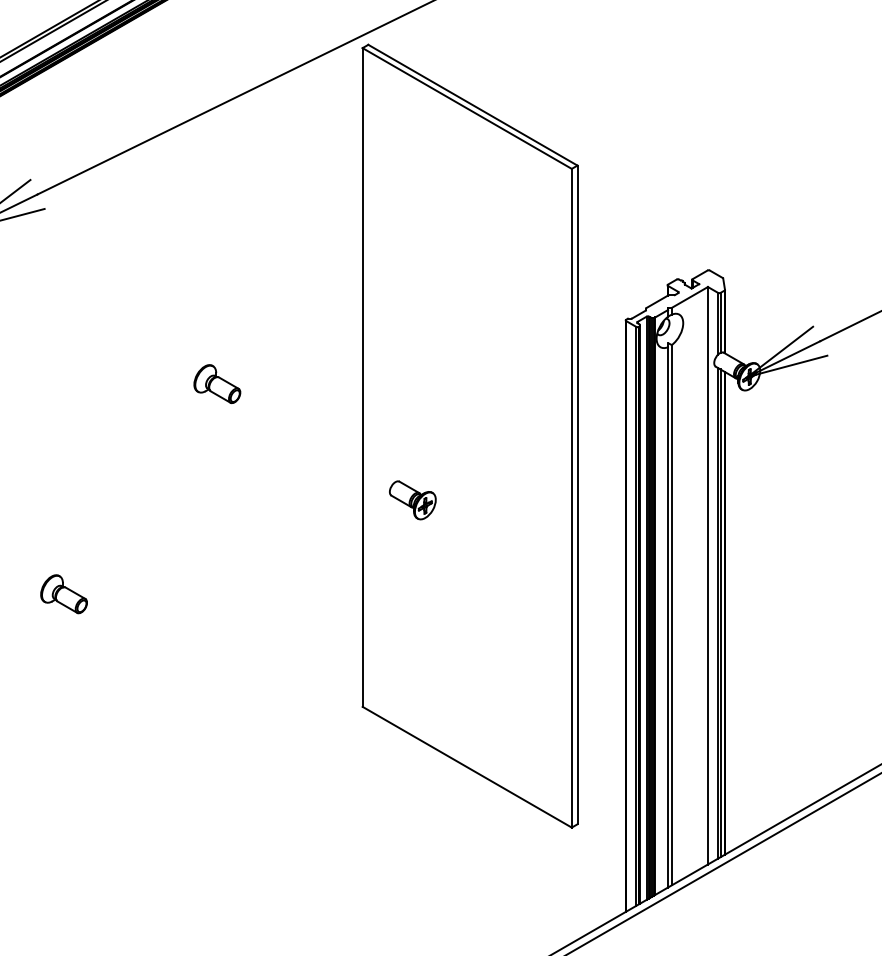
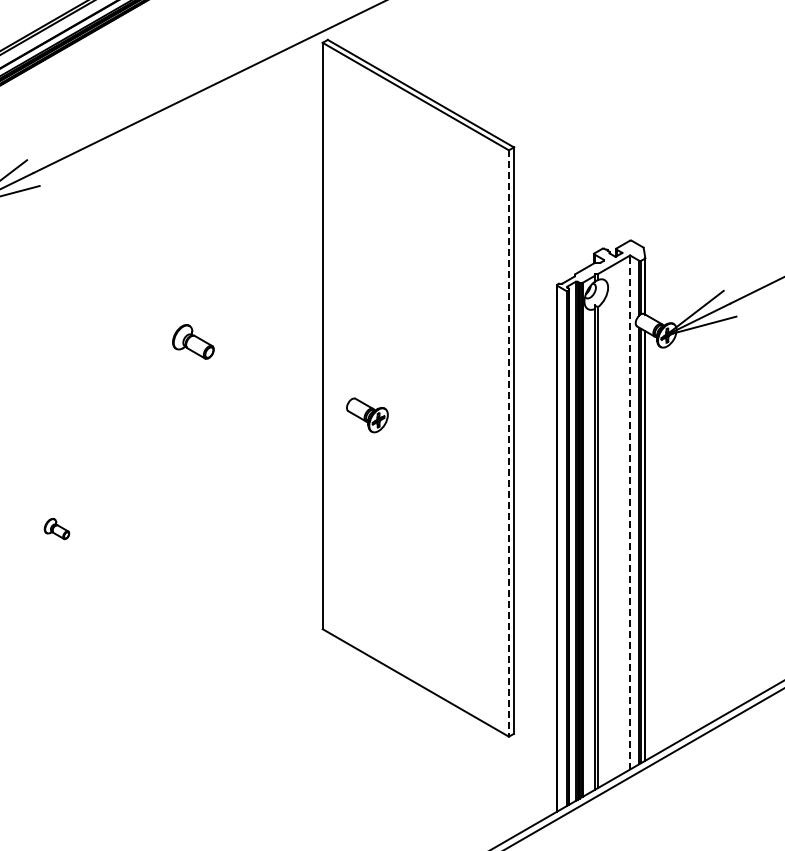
line: (571, 499) -> (508, 444), solid -> dashed
part: (412, 500) -> (367, 415), moved
line: (708, 575) -> (630, 512), solid -> dashed
part: (63, 593) -> (56, 528), size x0.6

